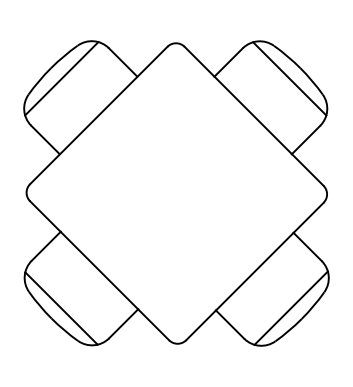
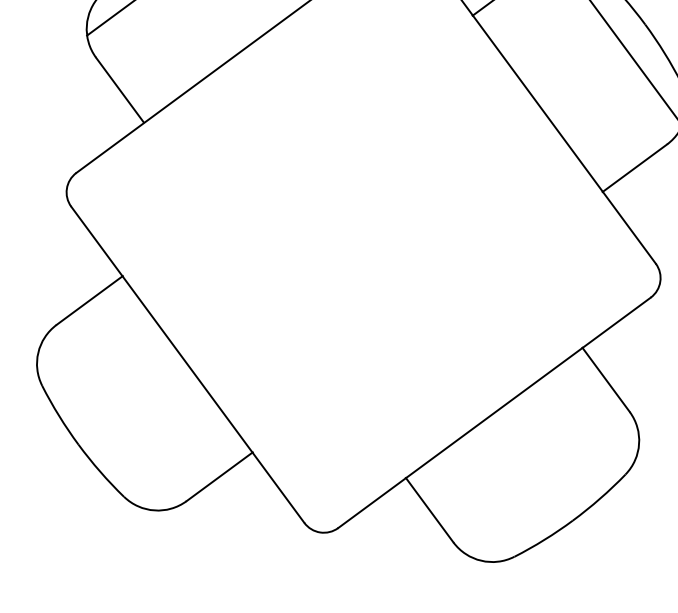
line: (290, 307) -> (554, 494), removed
line: (61, 308) -> (101, 428), removed

